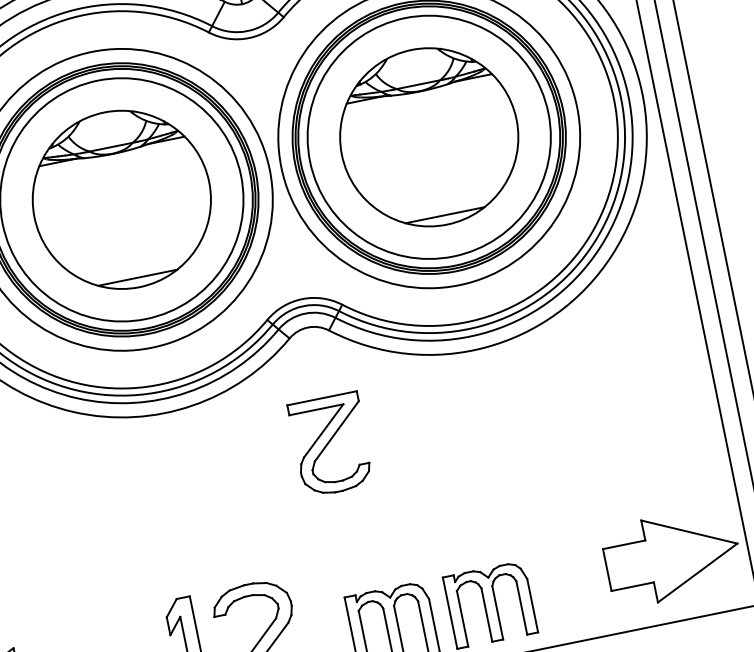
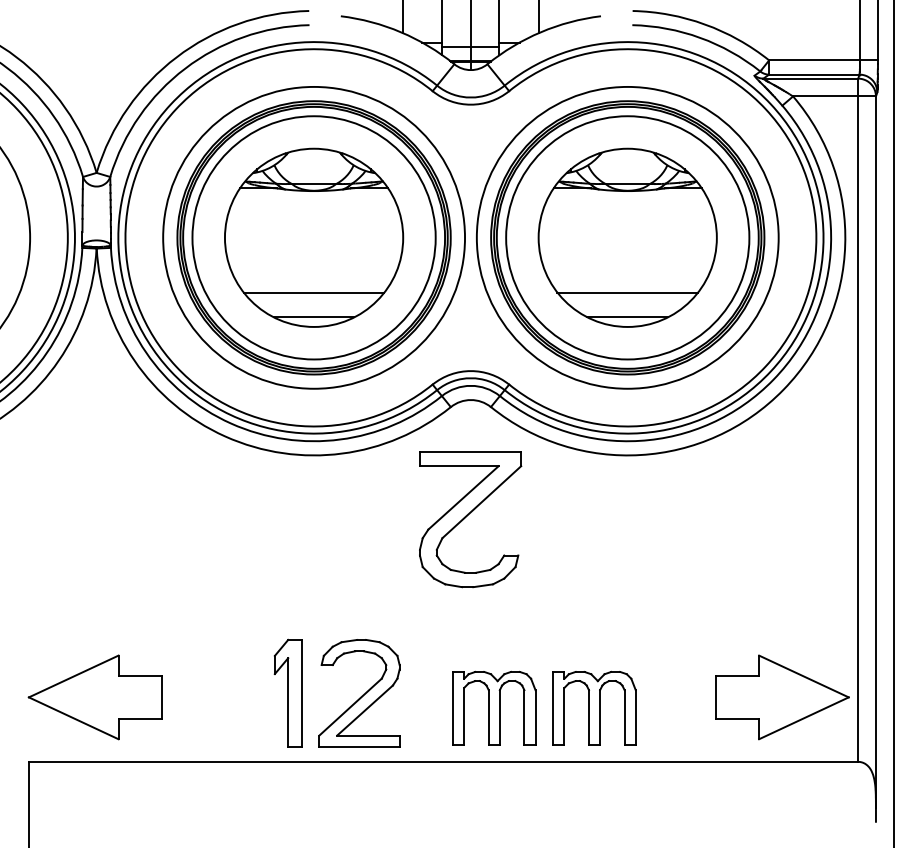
line: (439, 190) -> (627, 292), added
line: (132, 253) -> (313, 292), added
part: (331, 444) -> (470, 519), size x1.43

